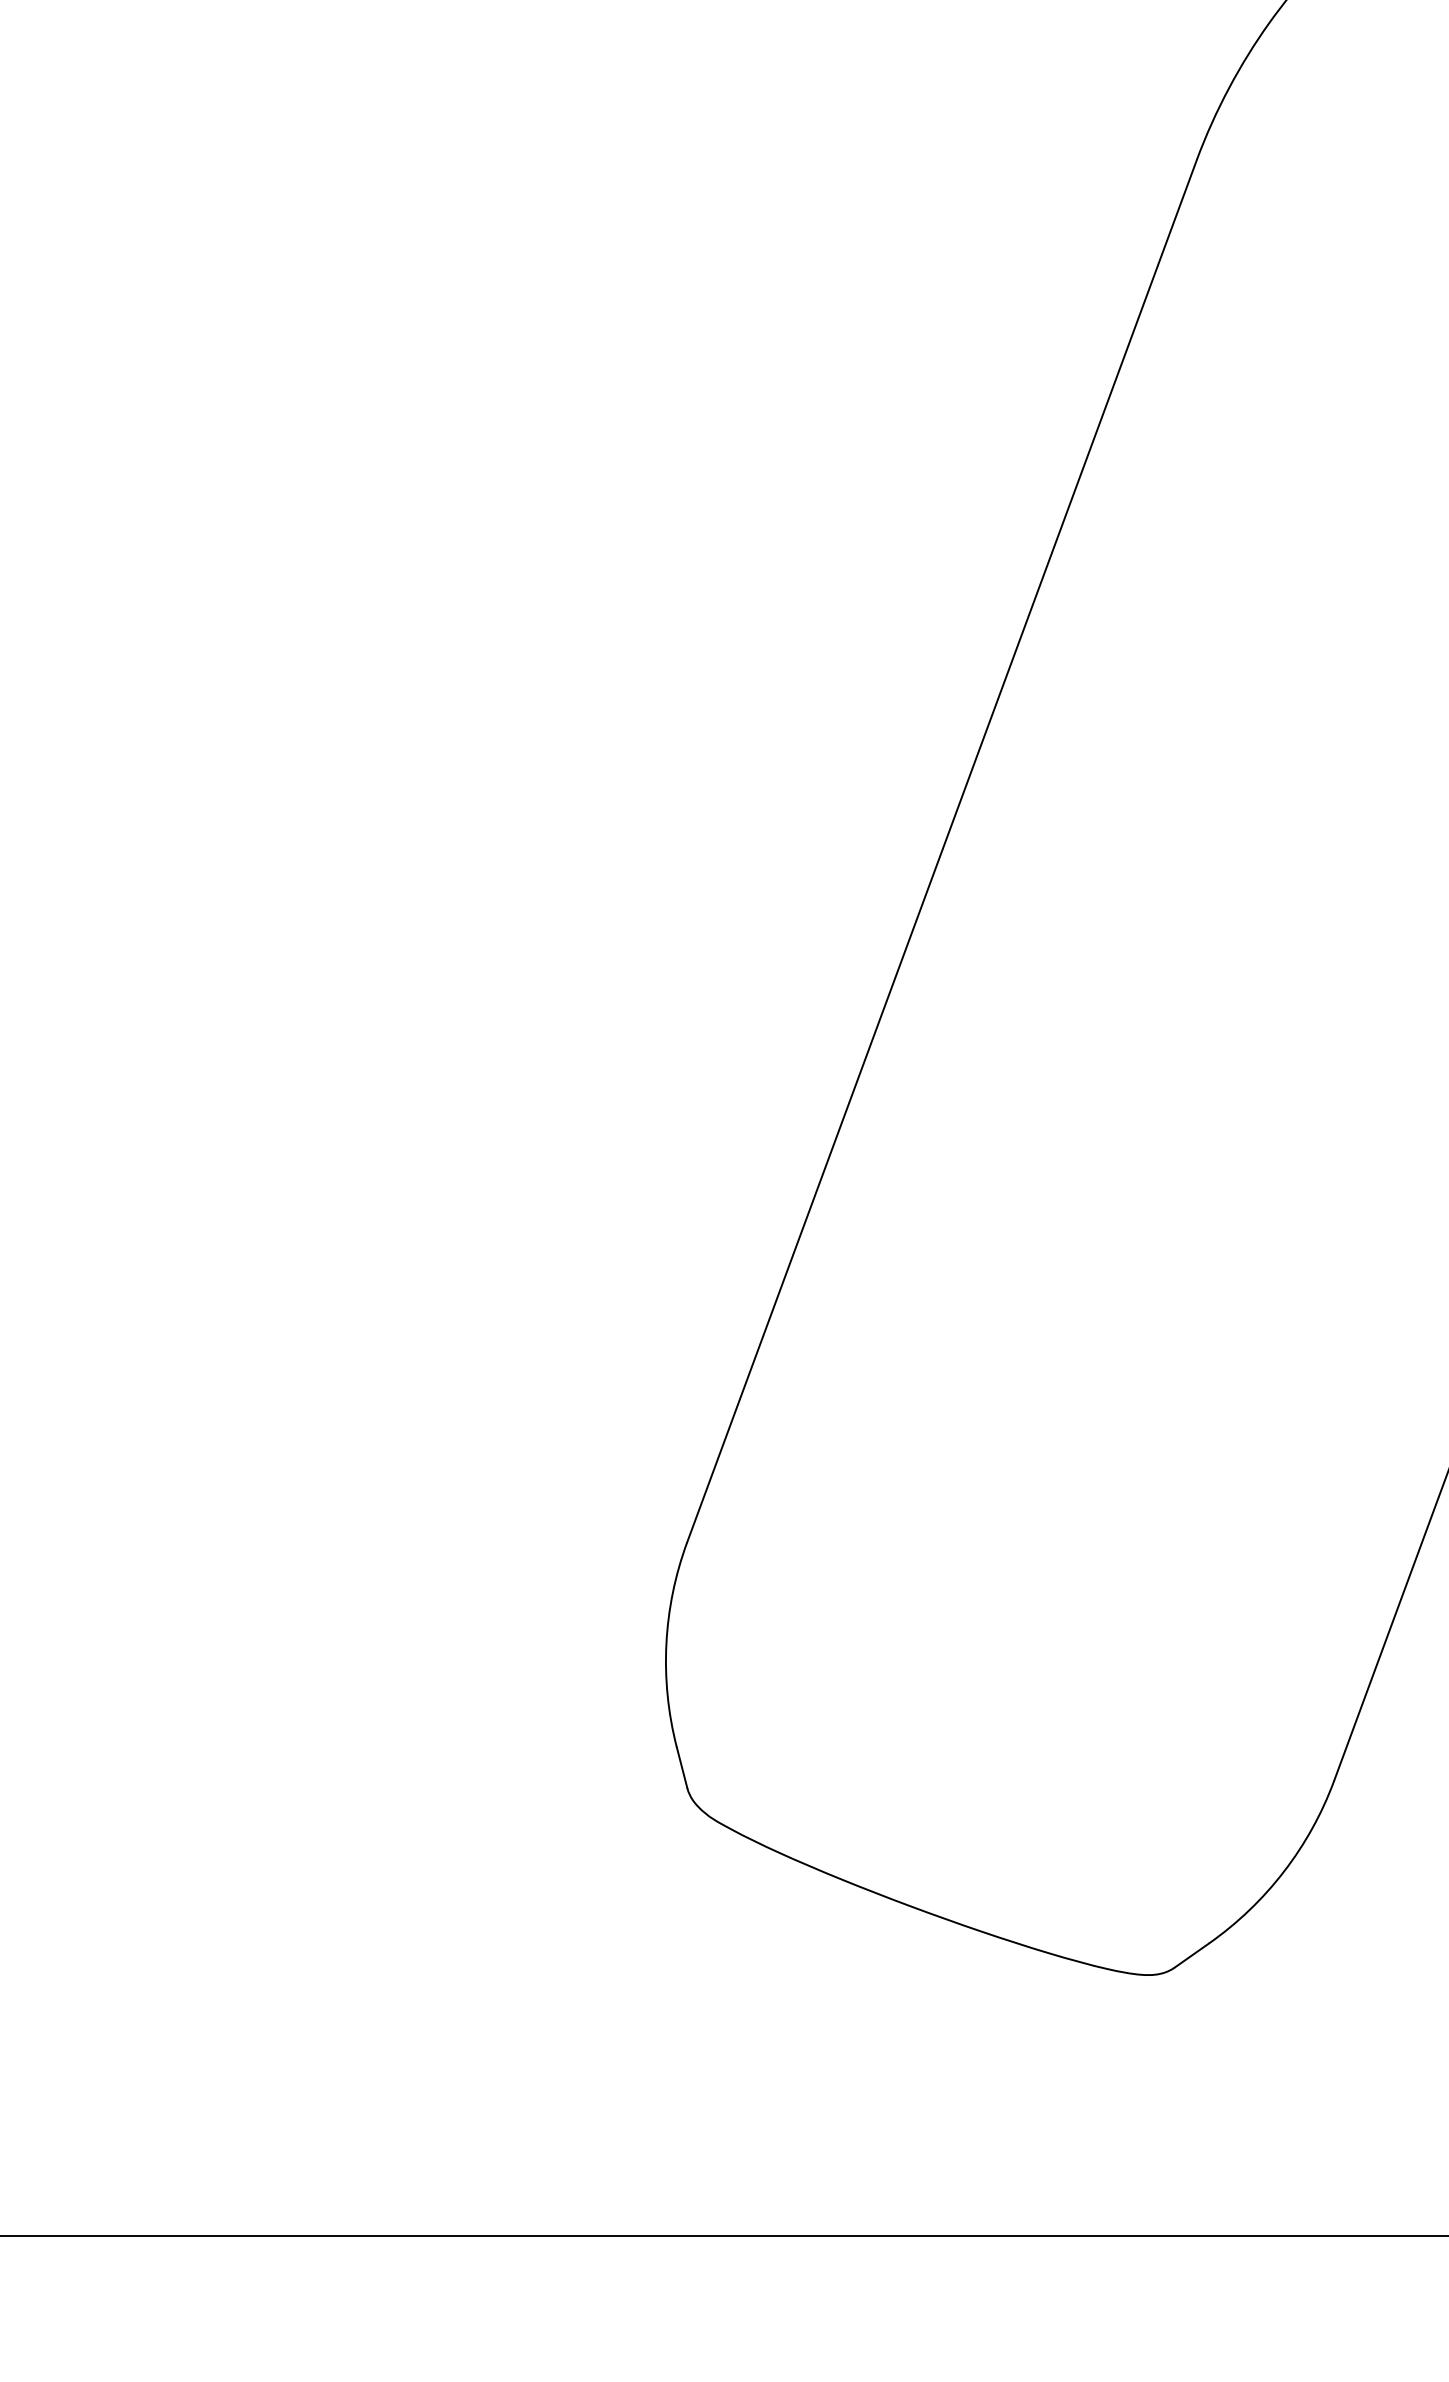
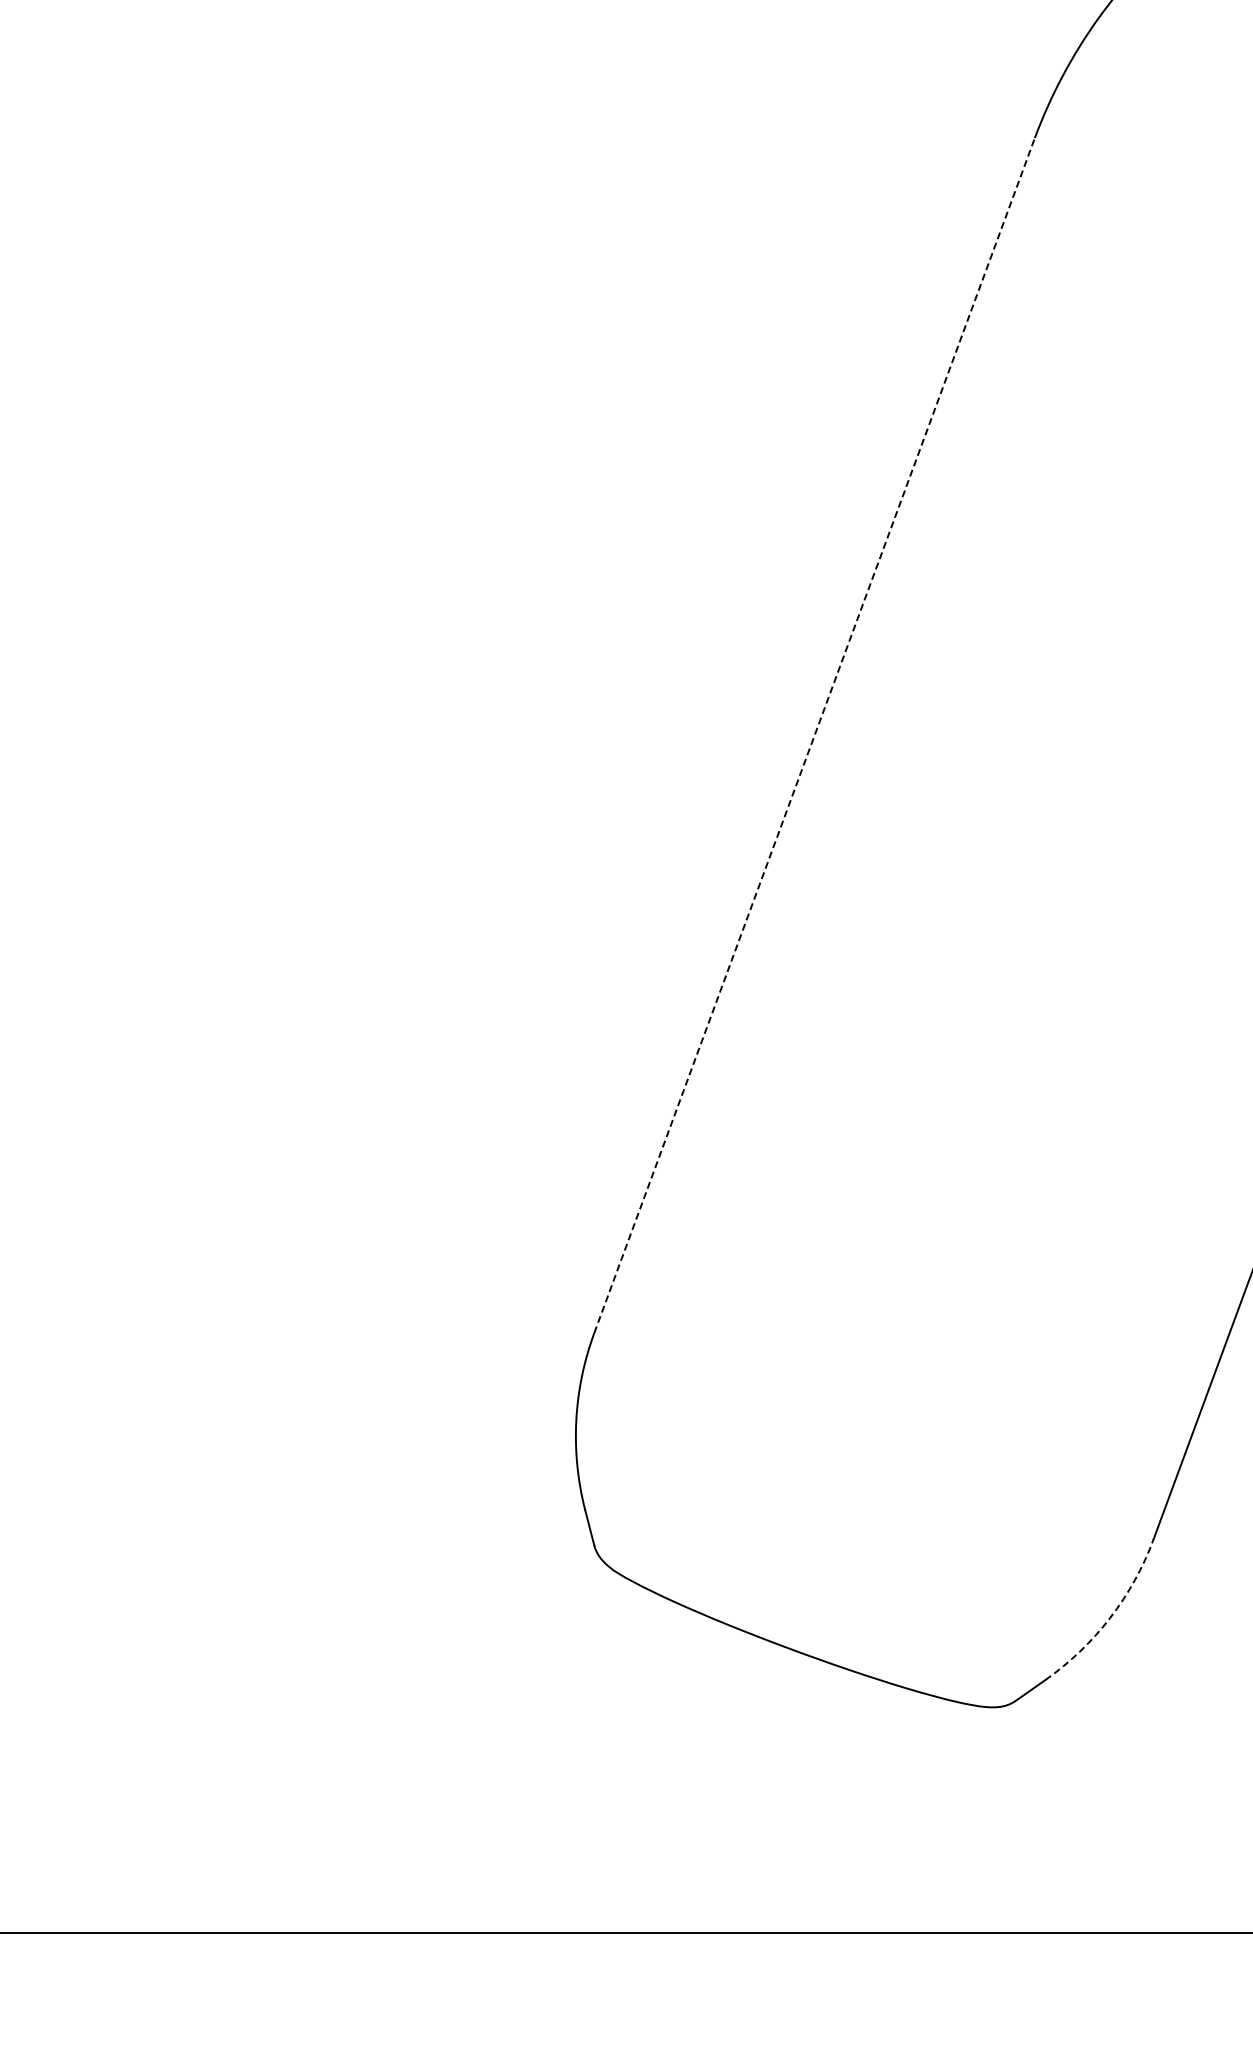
line: (941, 850) -> (814, 735), solid -> dashed
arc: (1284, 1871) -> (1110, 1617), solid -> dashed

